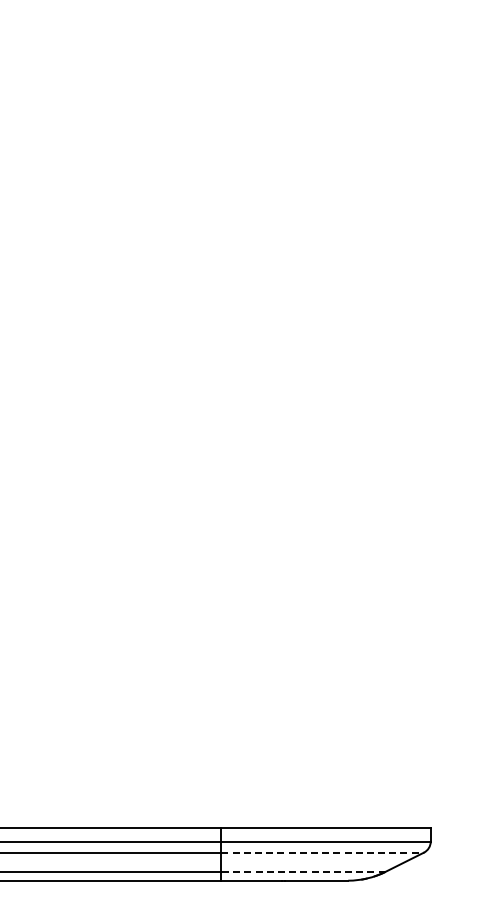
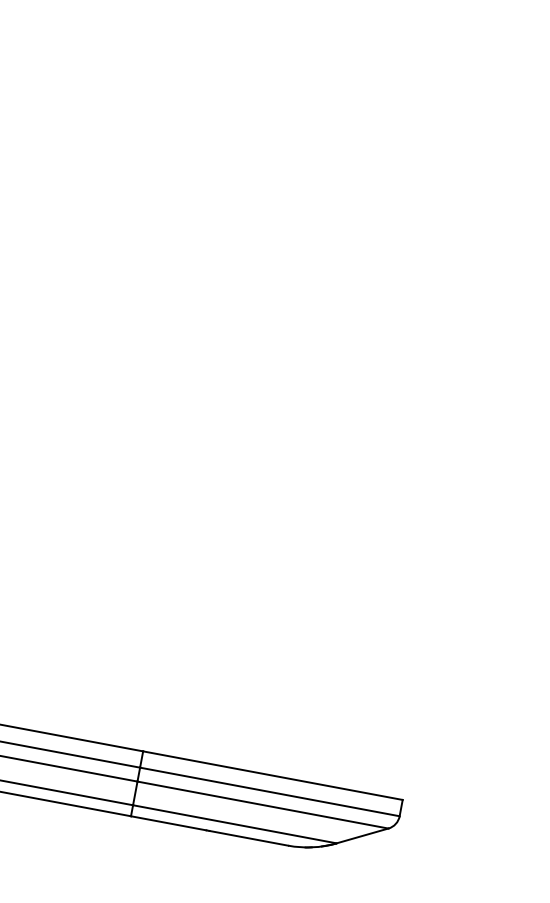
line: (323, 852) -> (264, 804), dashed -> solid
line: (303, 871) -> (234, 823), dashed -> solid

